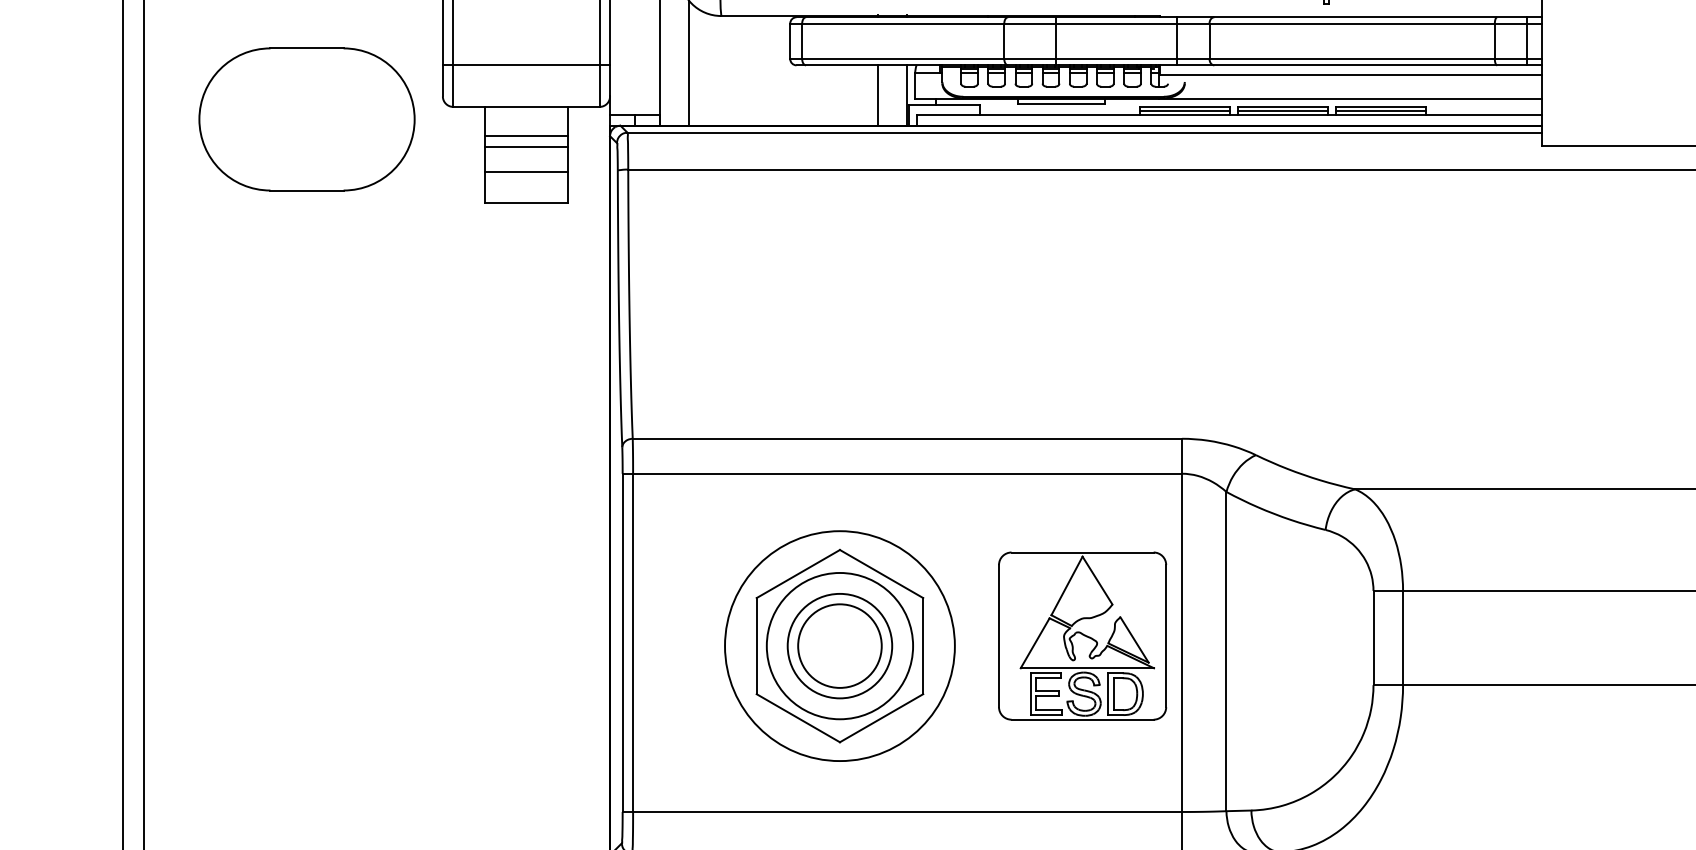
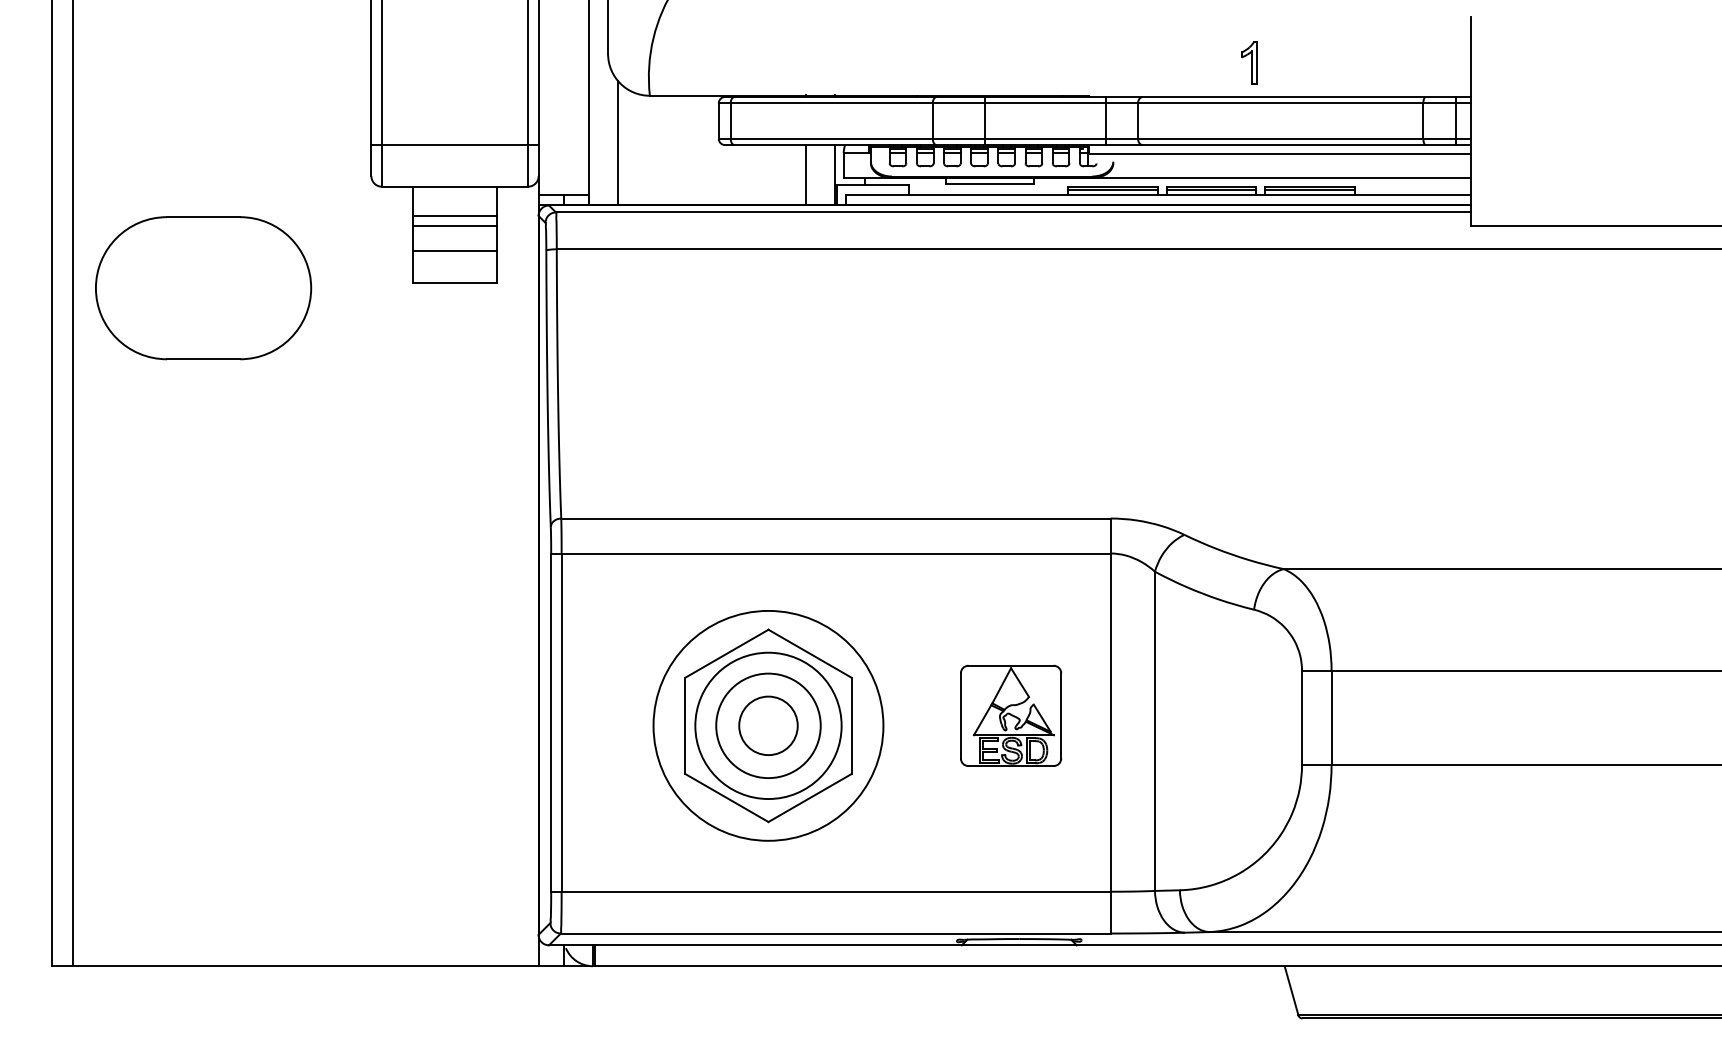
part: (306, 119) -> (203, 288), moved
part: (1081, 635) -> (1010, 715), size x0.6
circle: (839, 645) -> (768, 725), size x0.7

